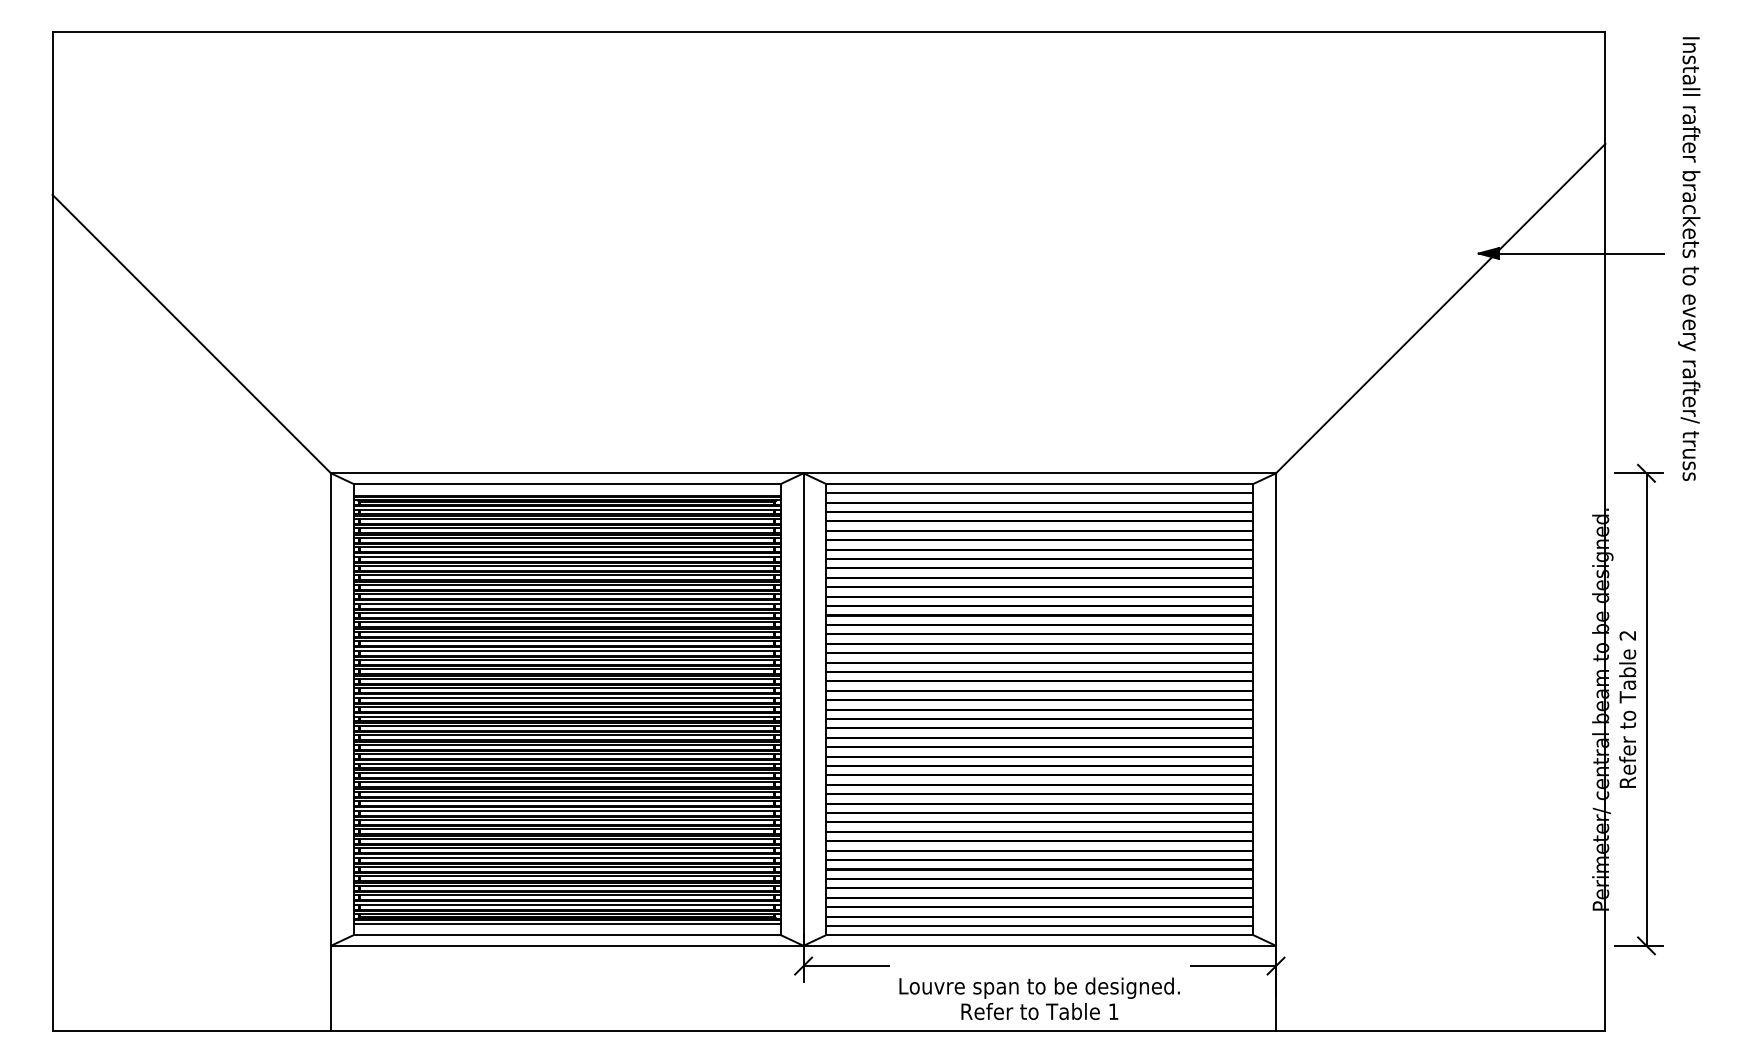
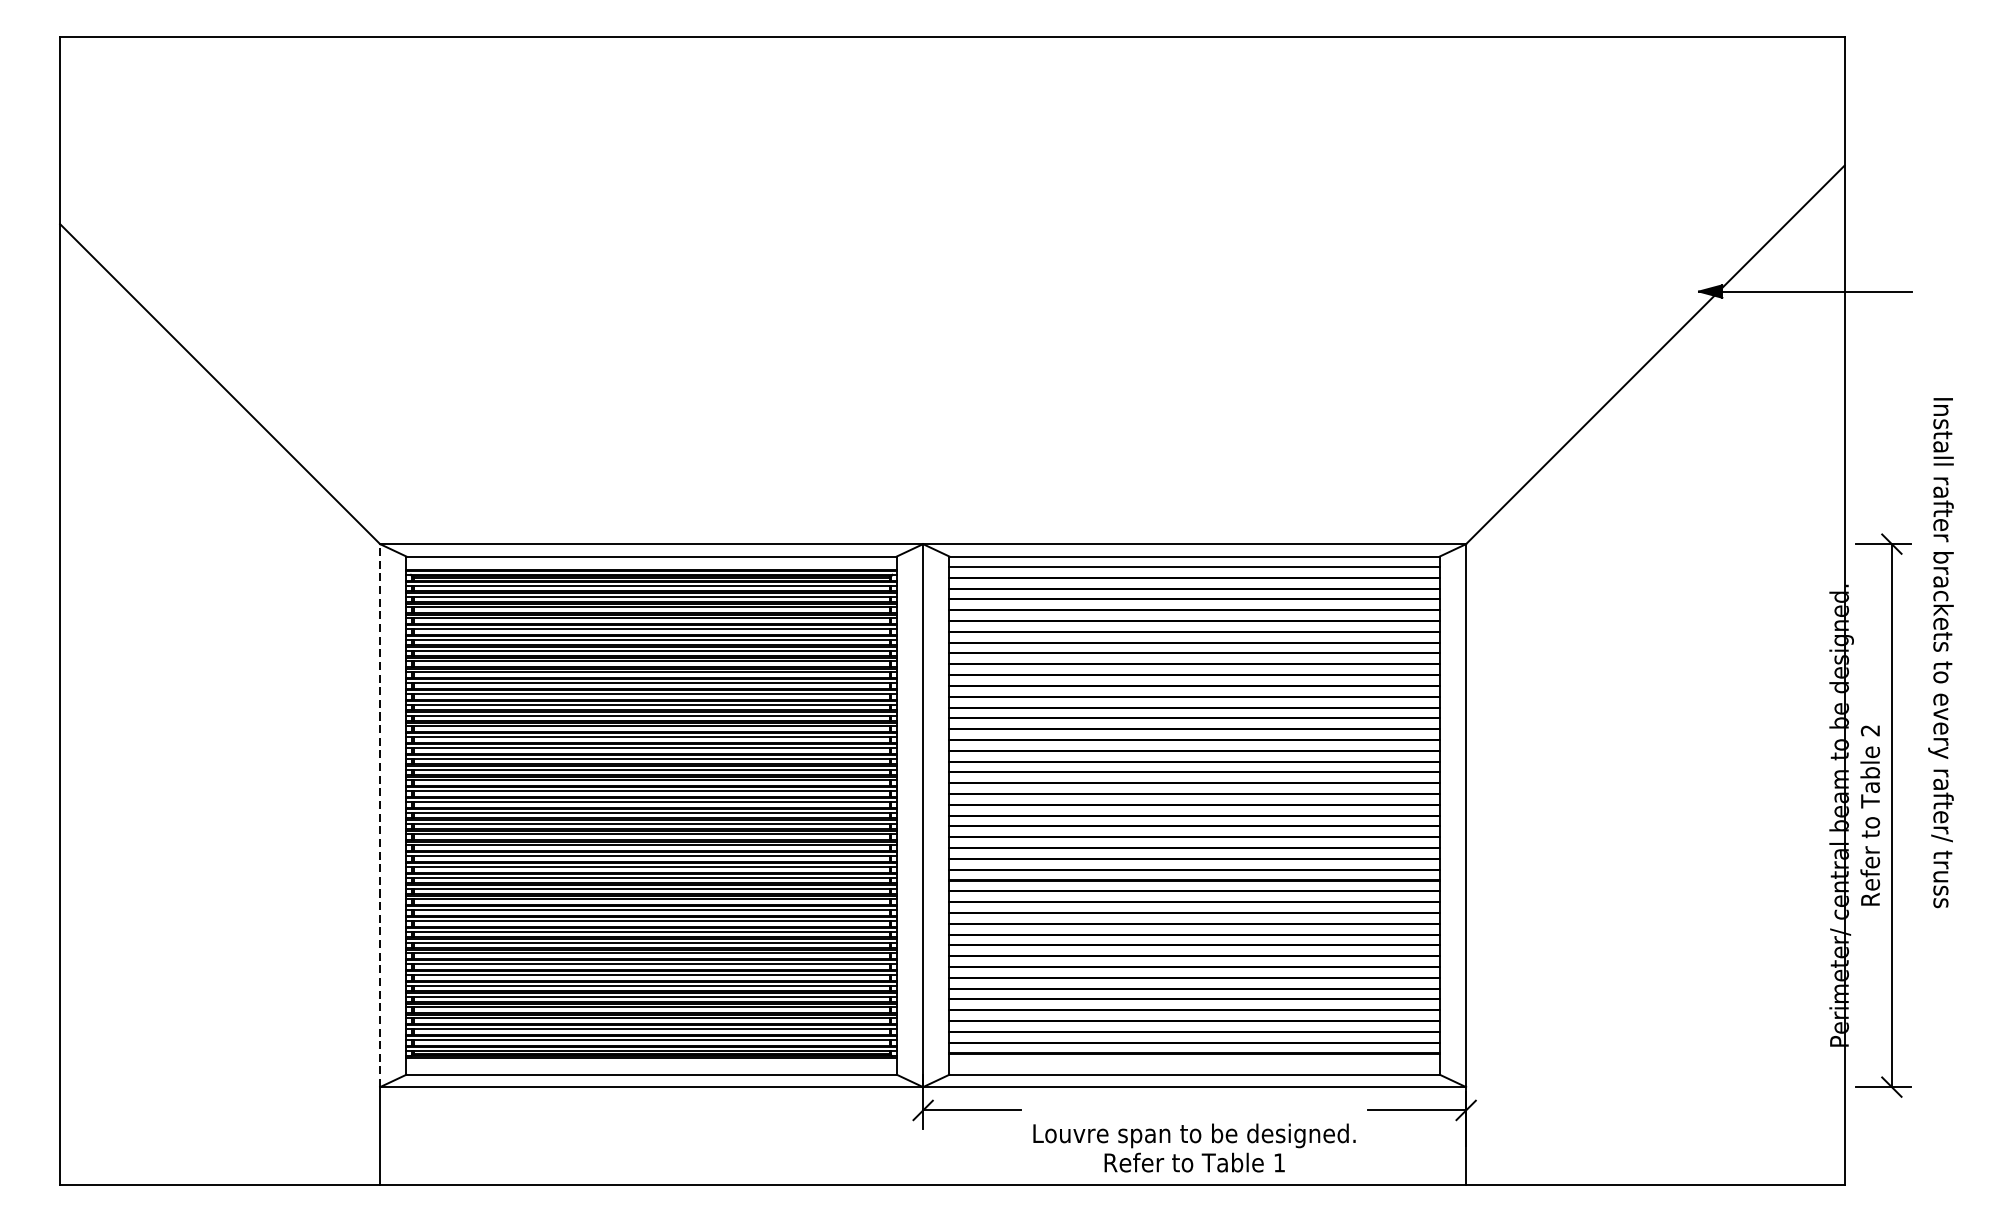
text: (1689, 258) -> (1941, 652), moved
line: (331, 709) -> (380, 815), solid -> dashed
line: (566, 923) -> (650, 1061), removed
line: (1039, 925) -> (1194, 1063), removed

